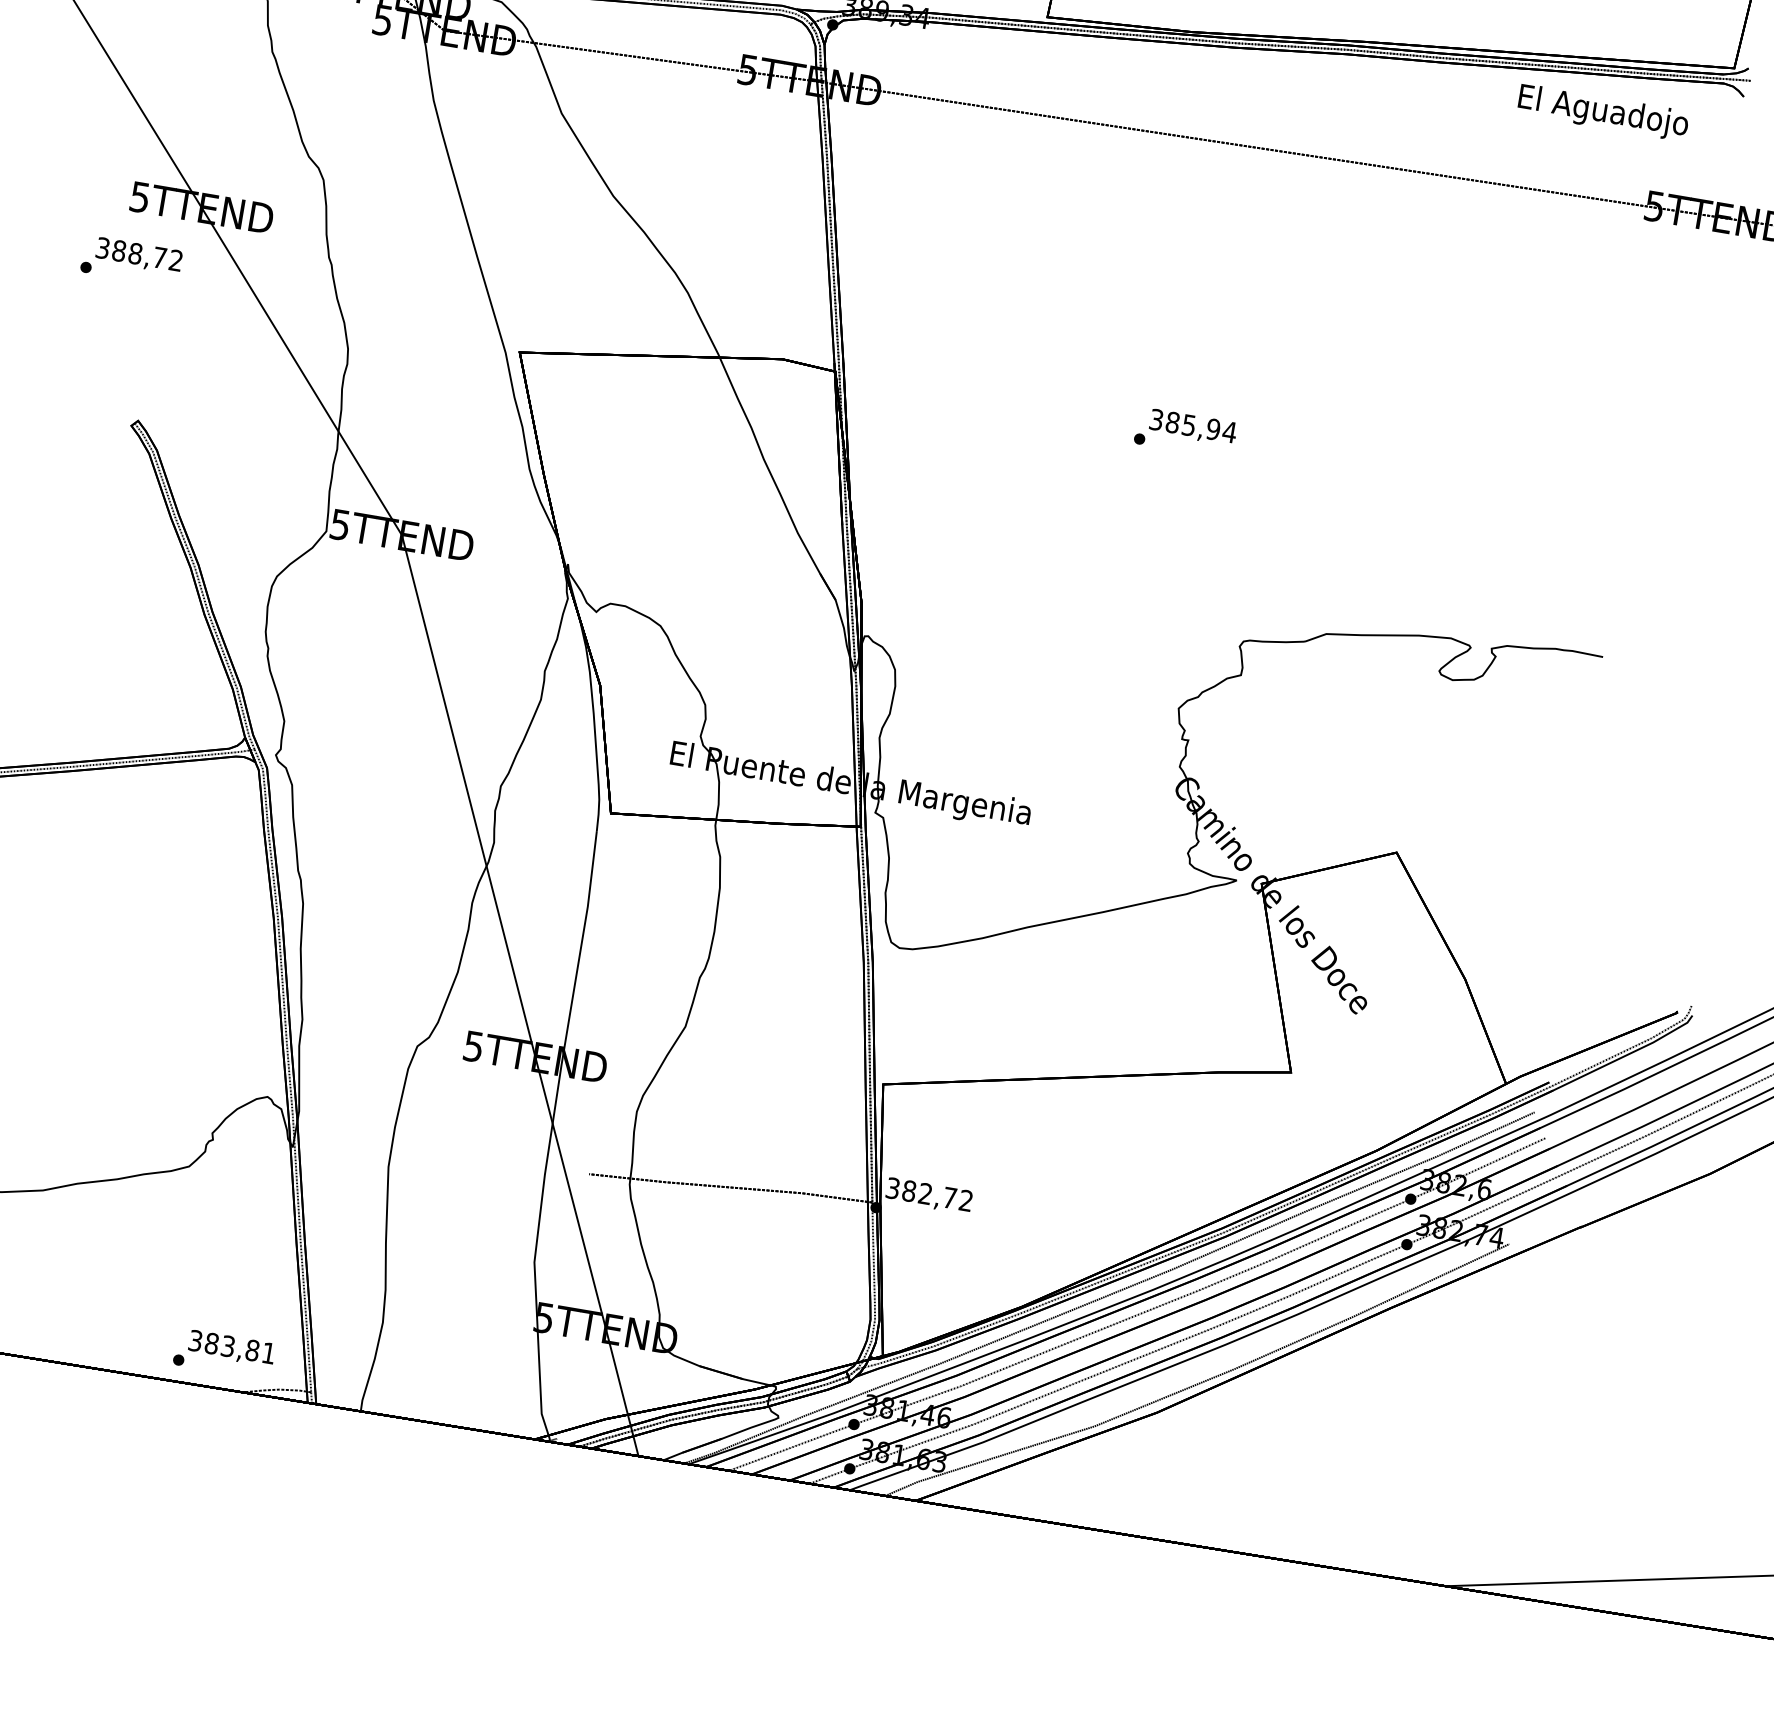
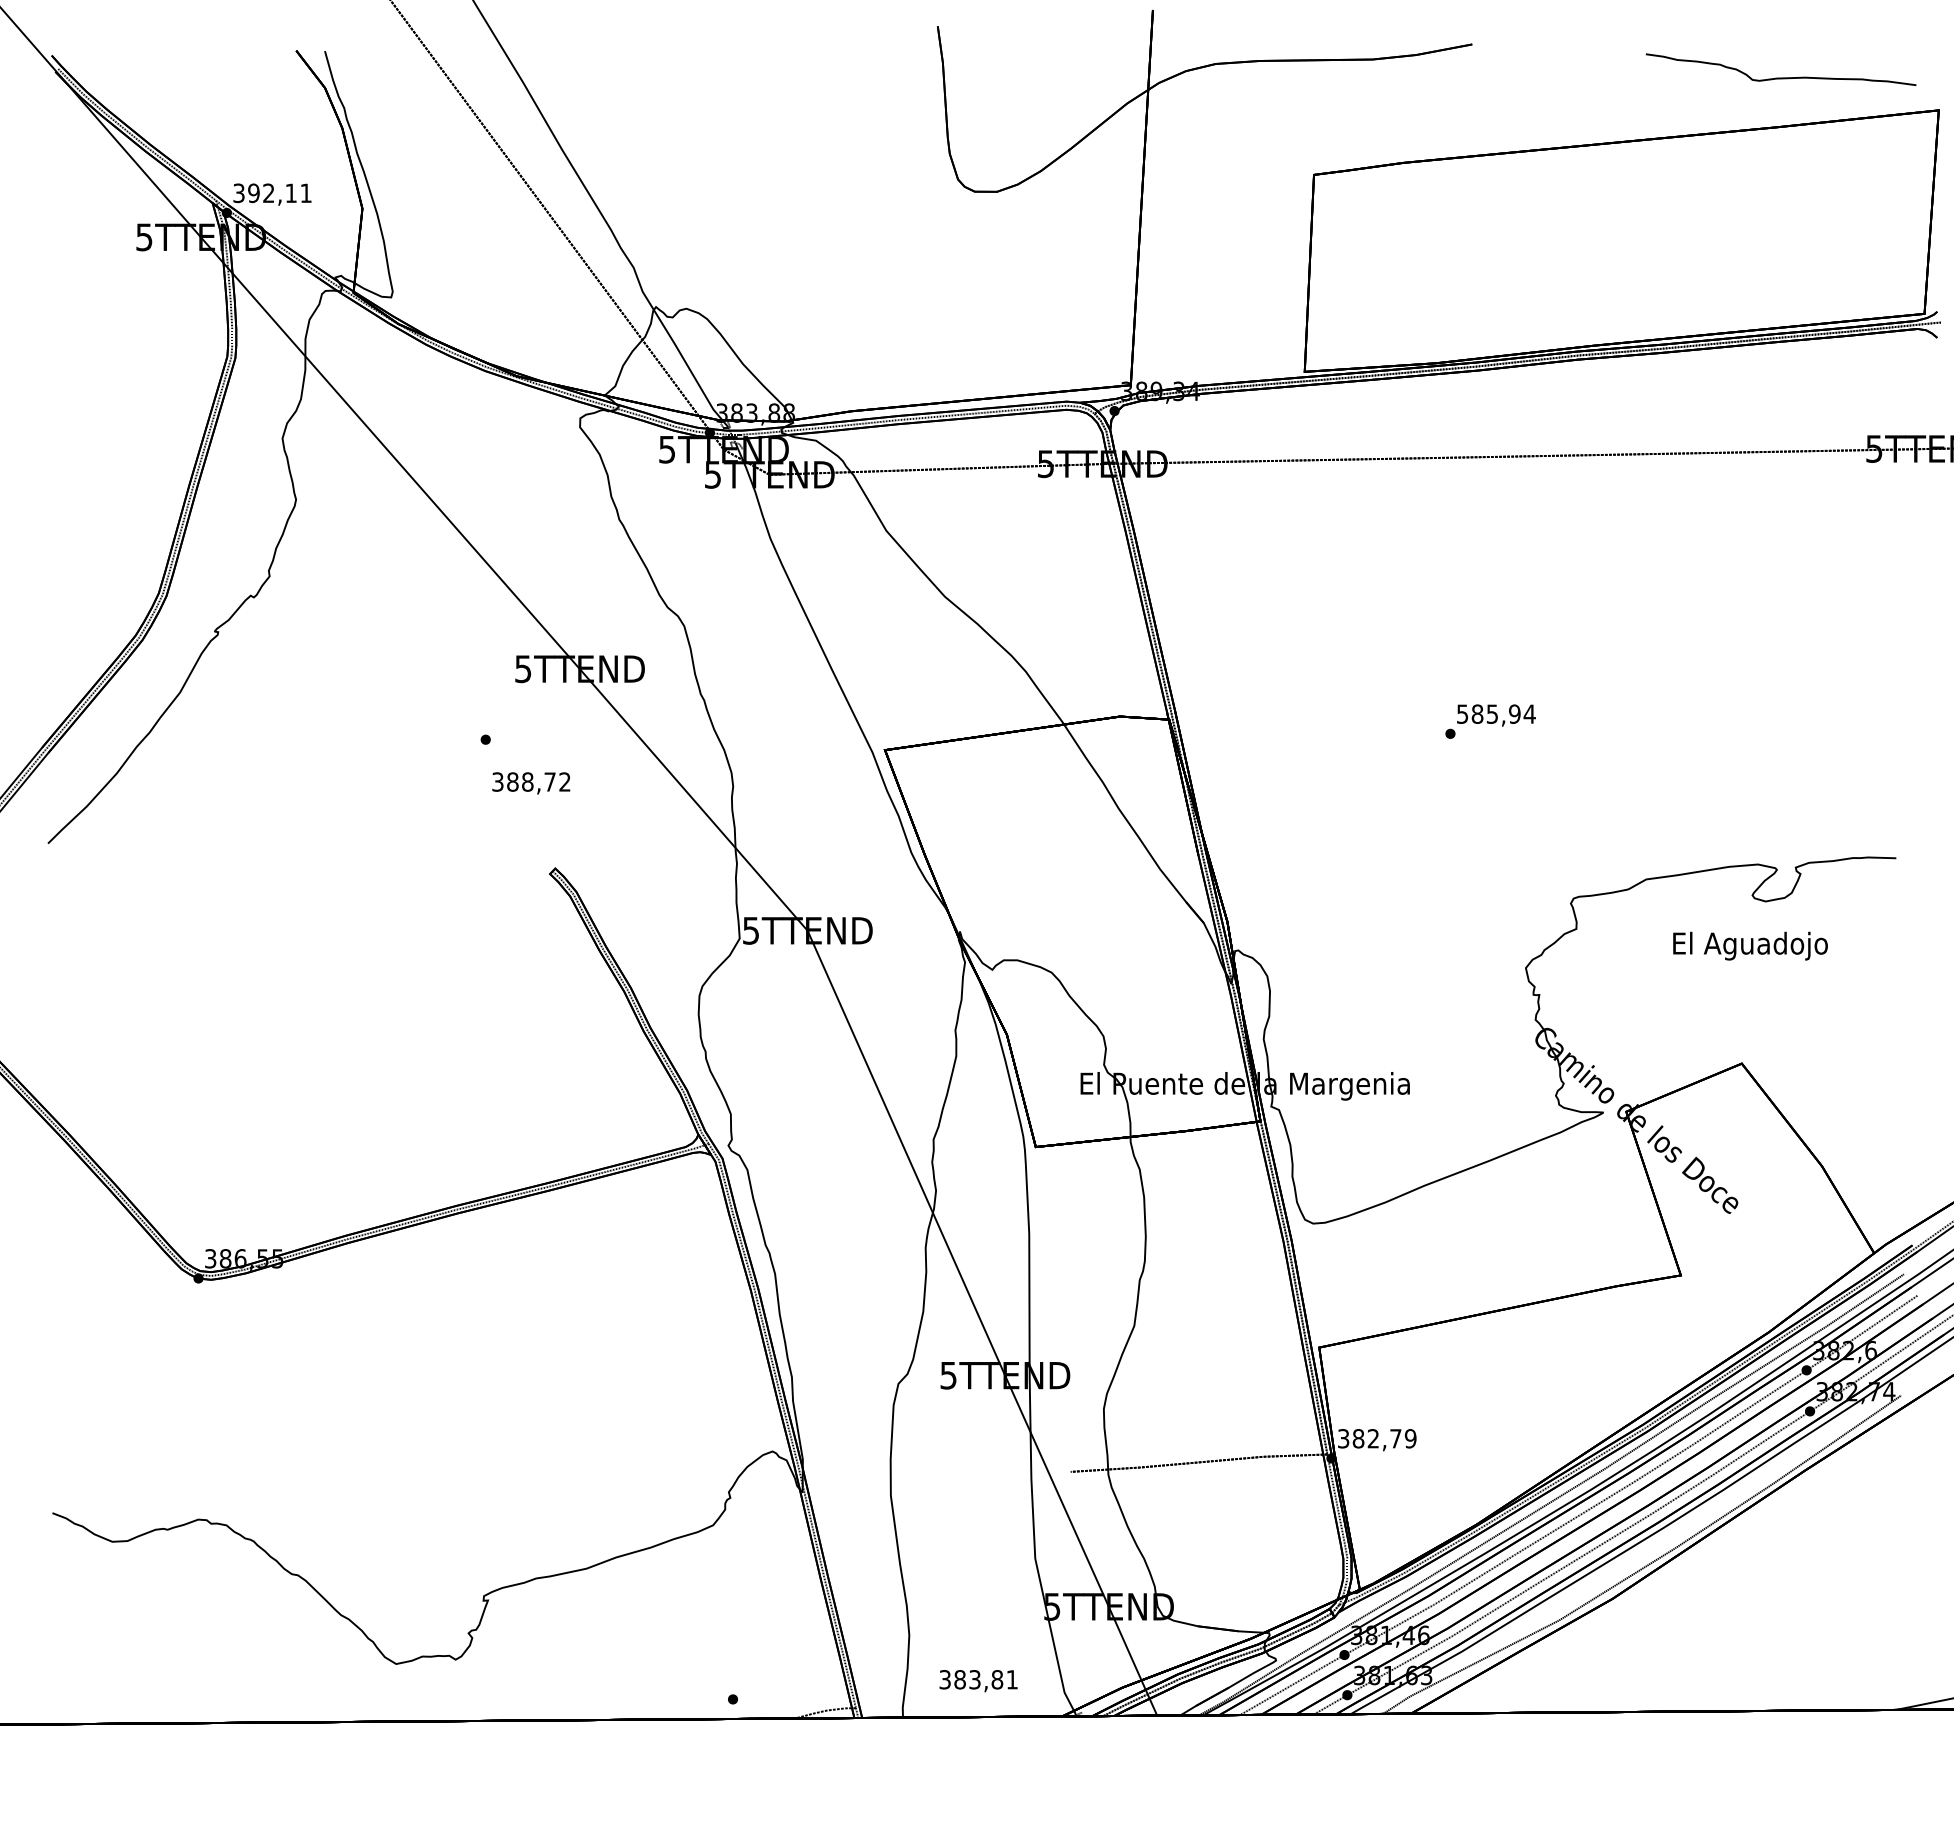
text: (1603, 112) -> (1750, 945), moved
text: (139, 256) -> (531, 783), moved
text: (1156, 419) -> (1462, 713), 385,94 -> 585,94
text: (965, 1200) -> (1410, 1438), 382,72 -> 382,79
text: (231, 1348) -> (978, 1681), moved

